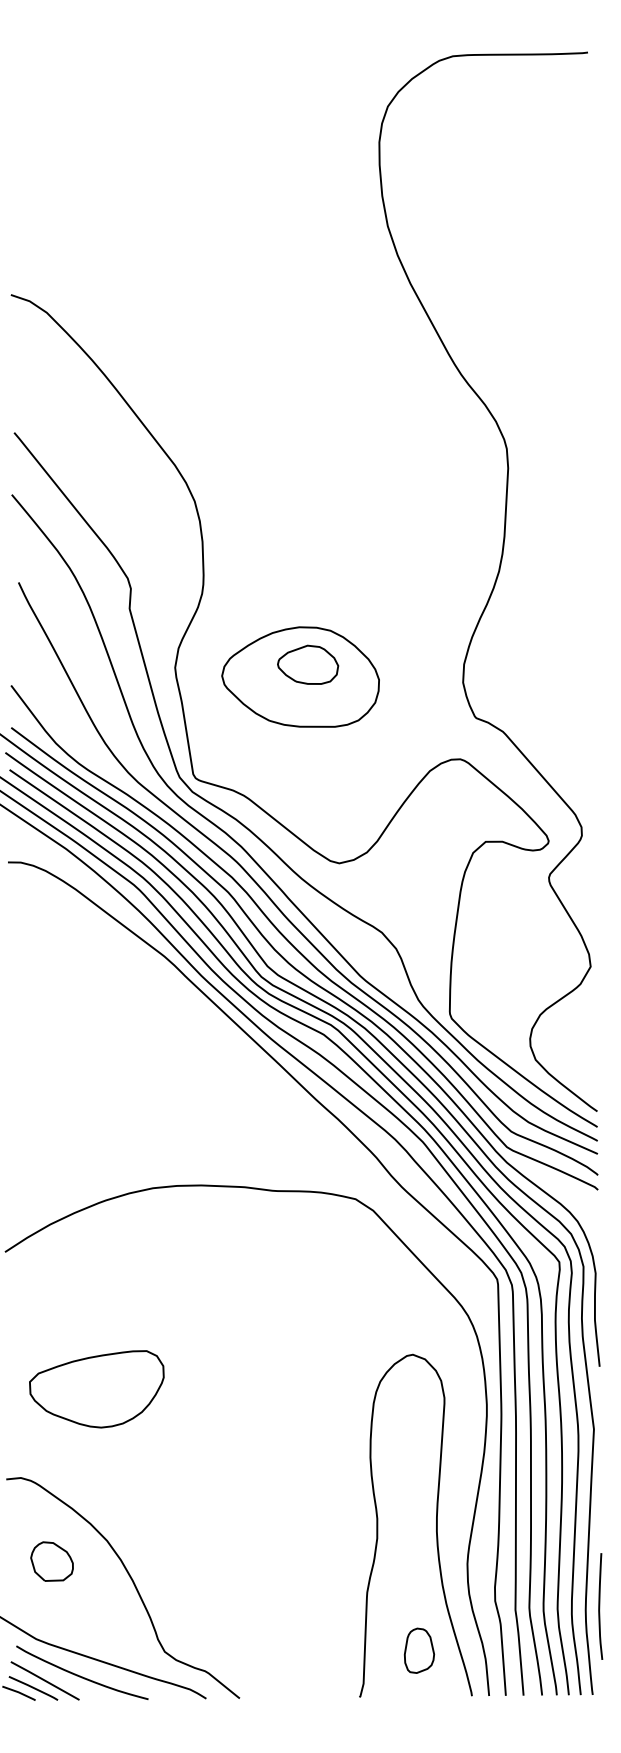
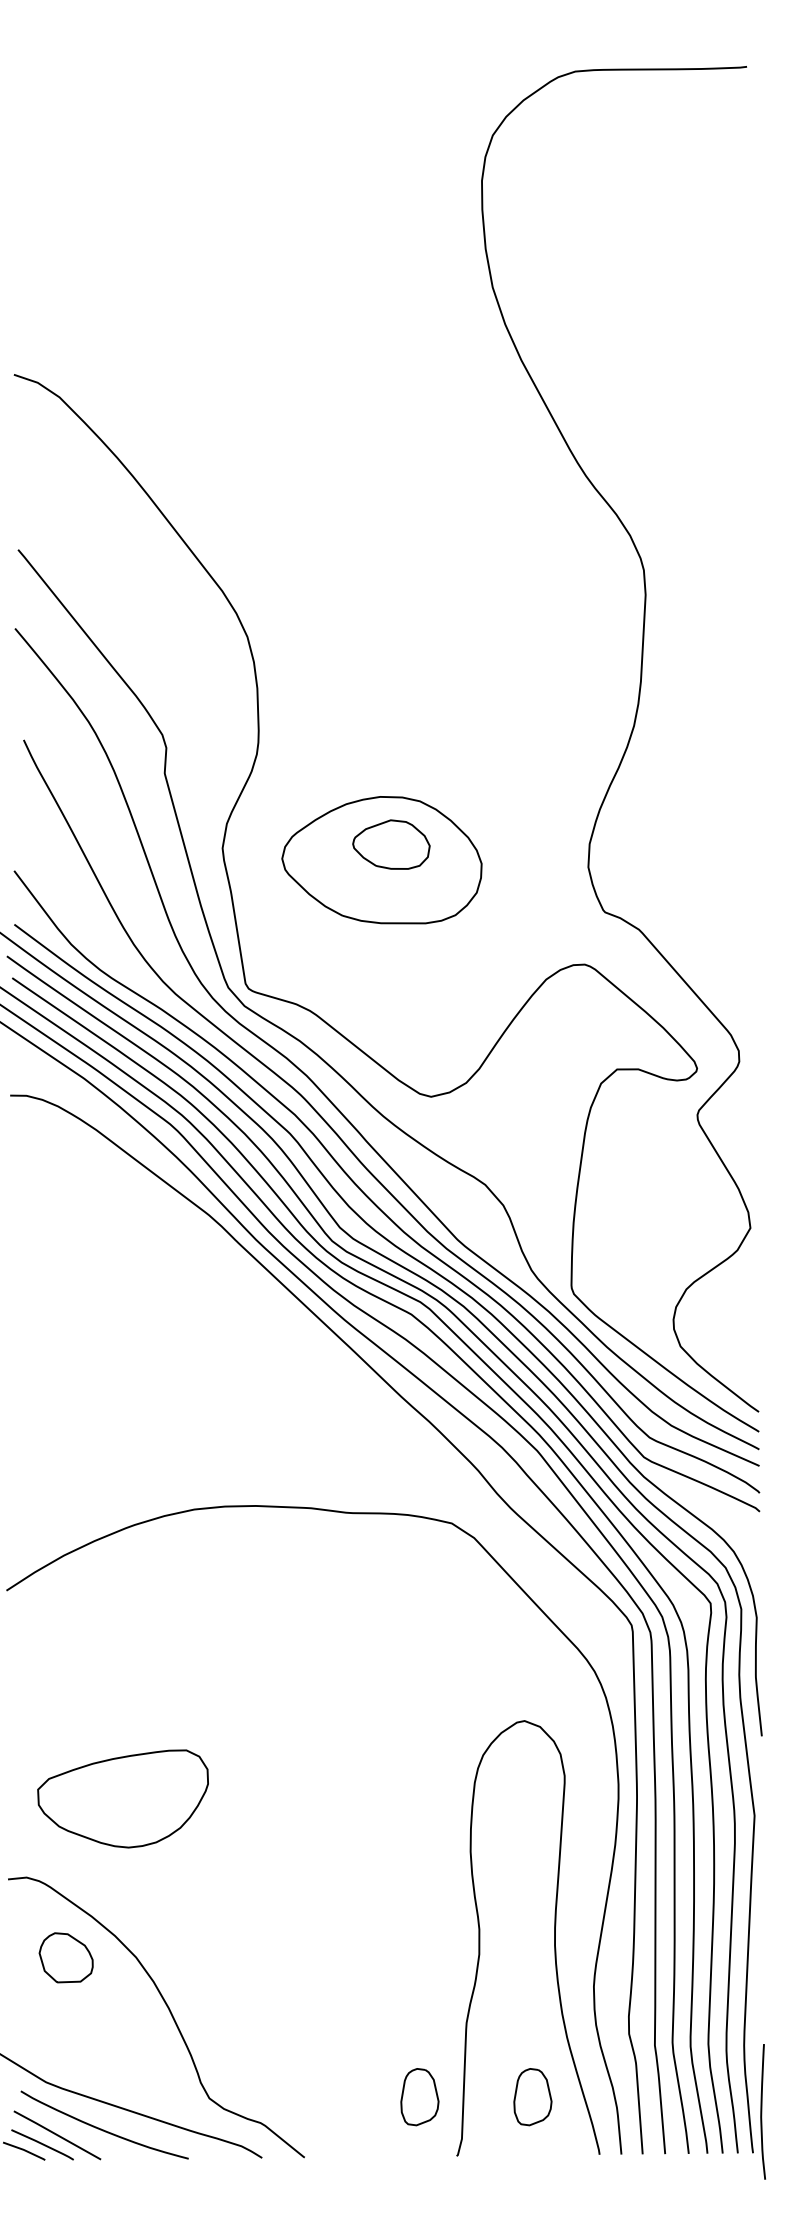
part: (96, 1388) -> (122, 1798), moved
part: (51, 1561) -> (65, 1957), moved
curve: (600, 1606) -> (762, 2111), moved
part: (330, 1651) -> (419, 2097), added

